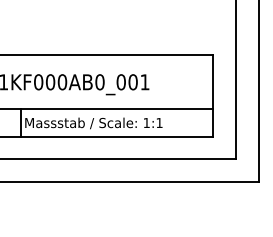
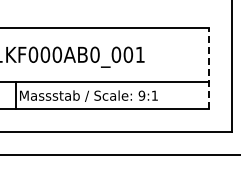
line: (213, 95) -> (209, 68), solid -> dashed
text: (146, 122) -> (141, 95), 1:1 -> 9:1

